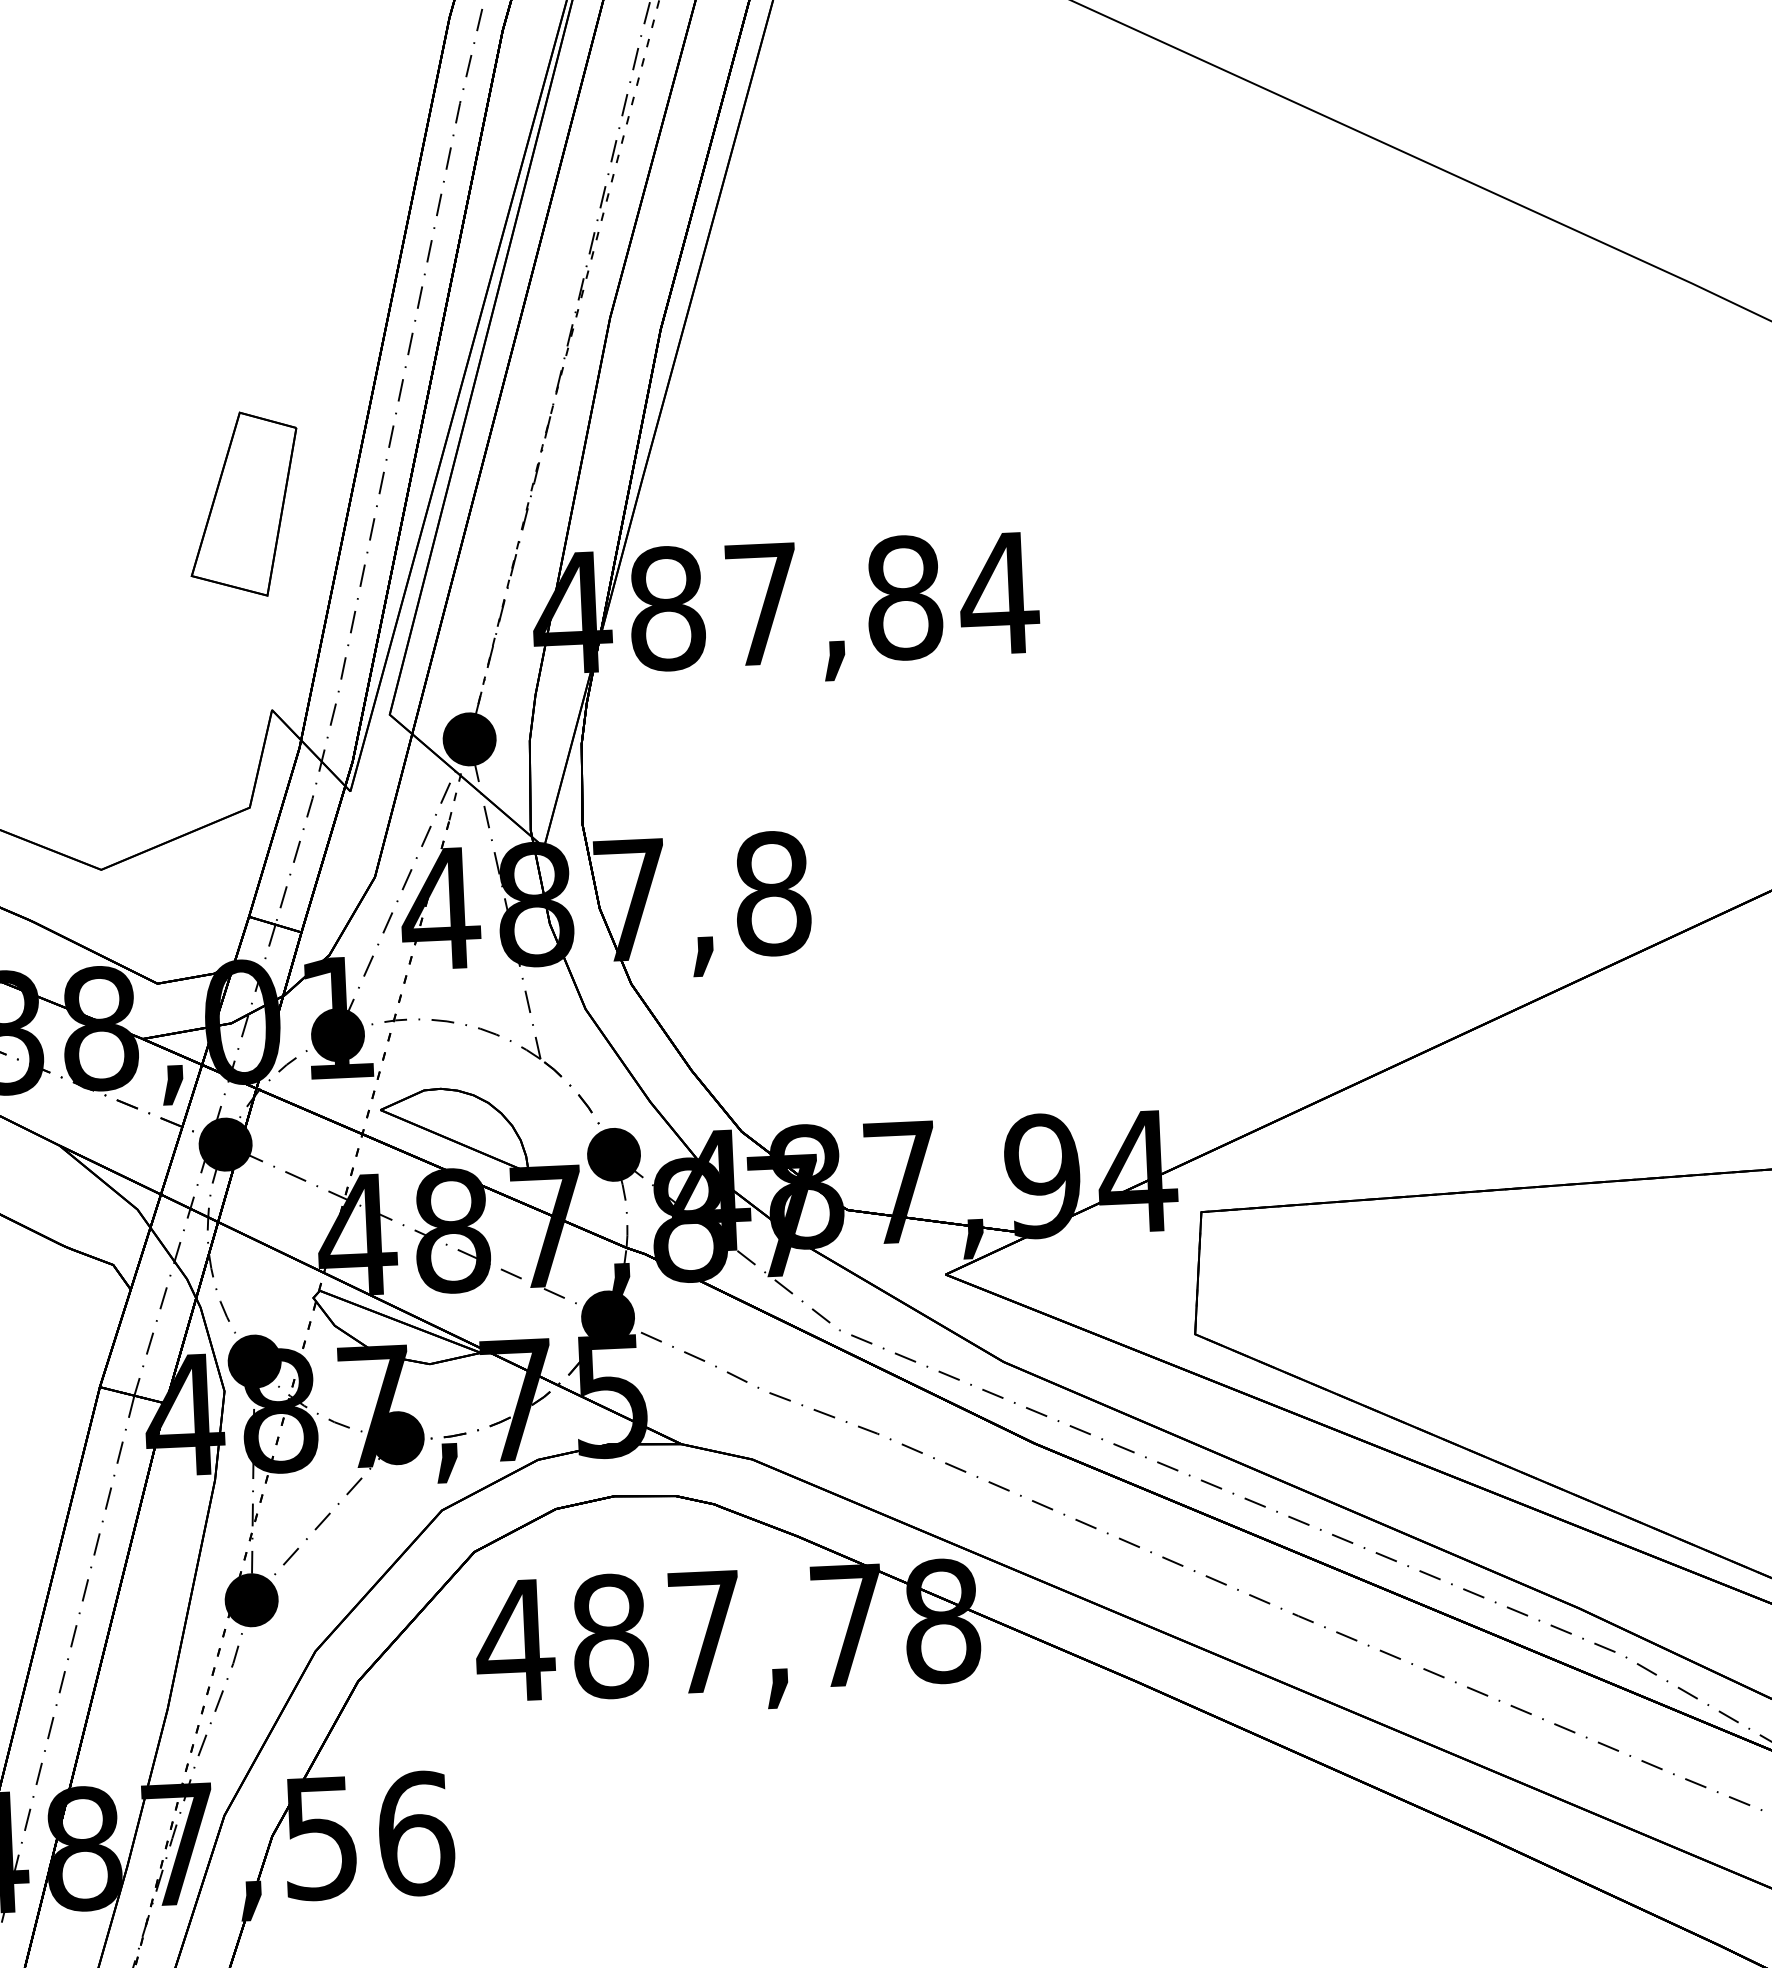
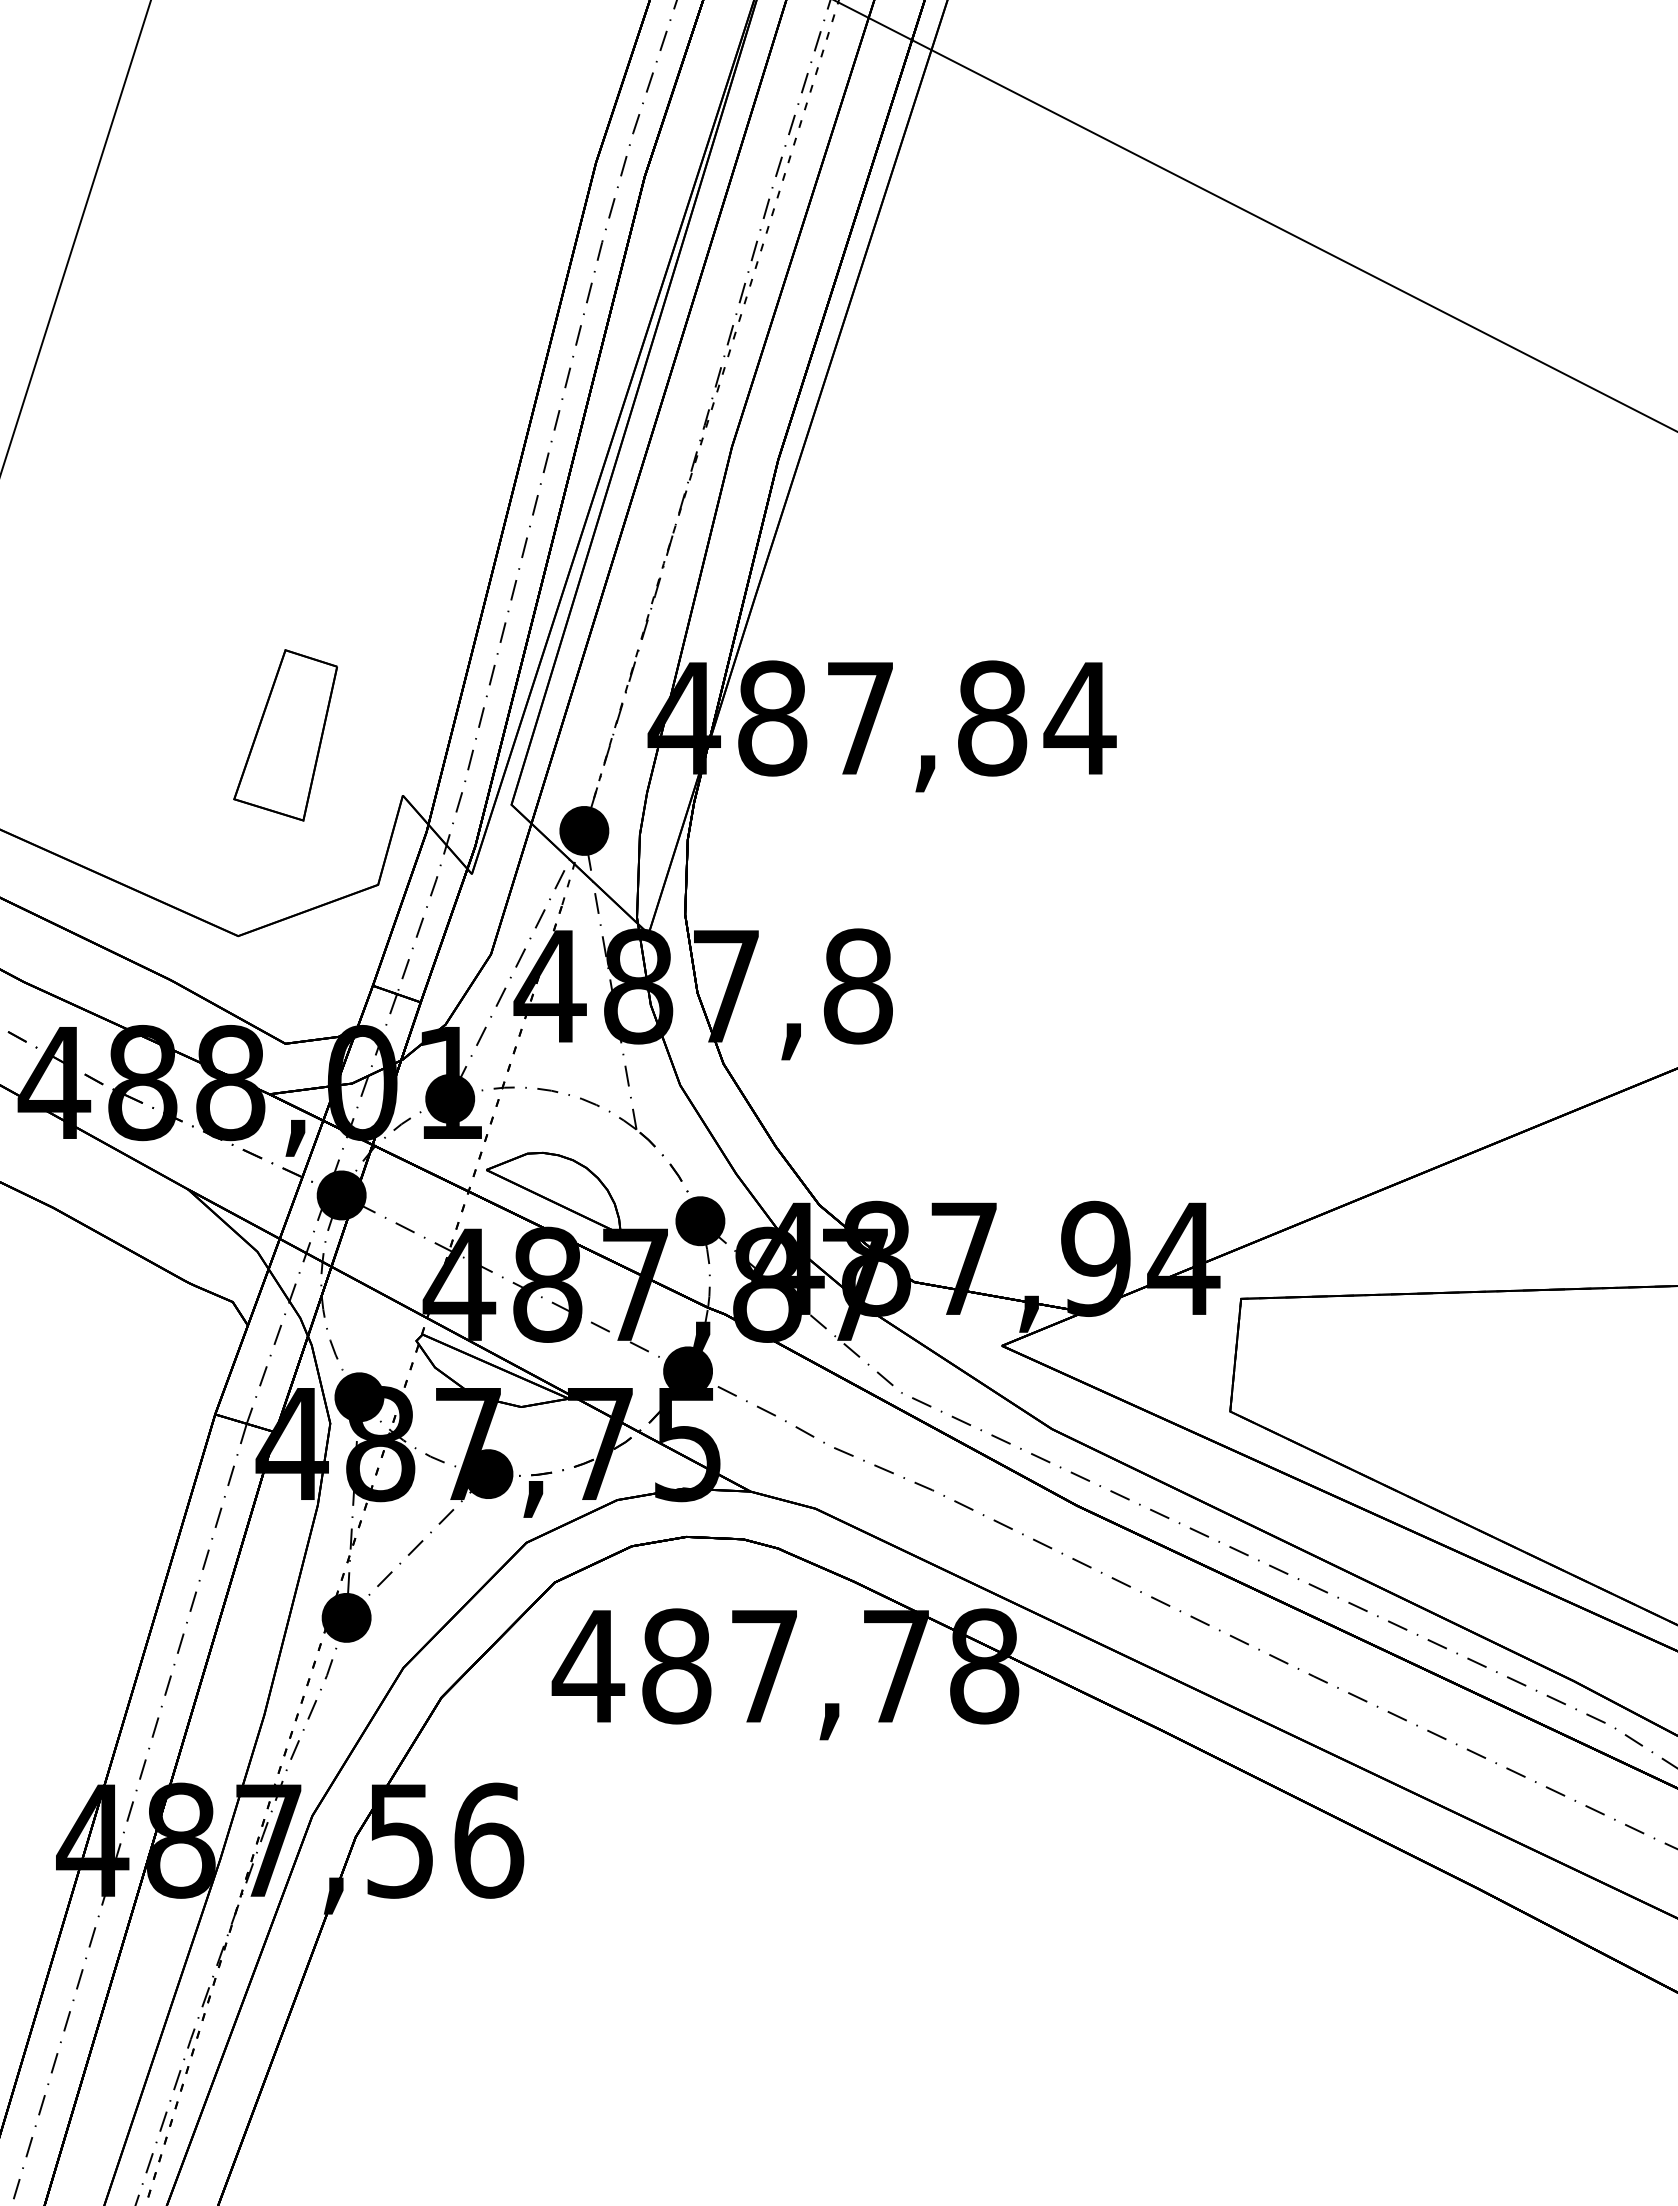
part: (243, 504) -> (285, 735), moved

